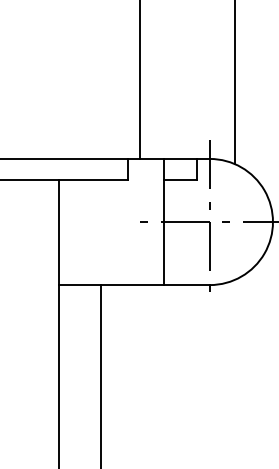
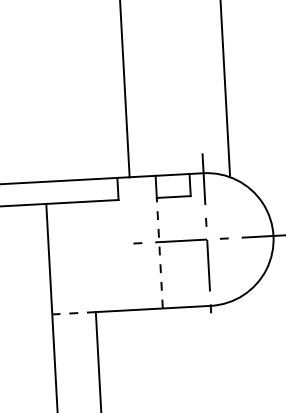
line: (164, 232) -> (160, 253), solid -> dashed
line: (79, 285) -> (73, 313), solid -> dashed

